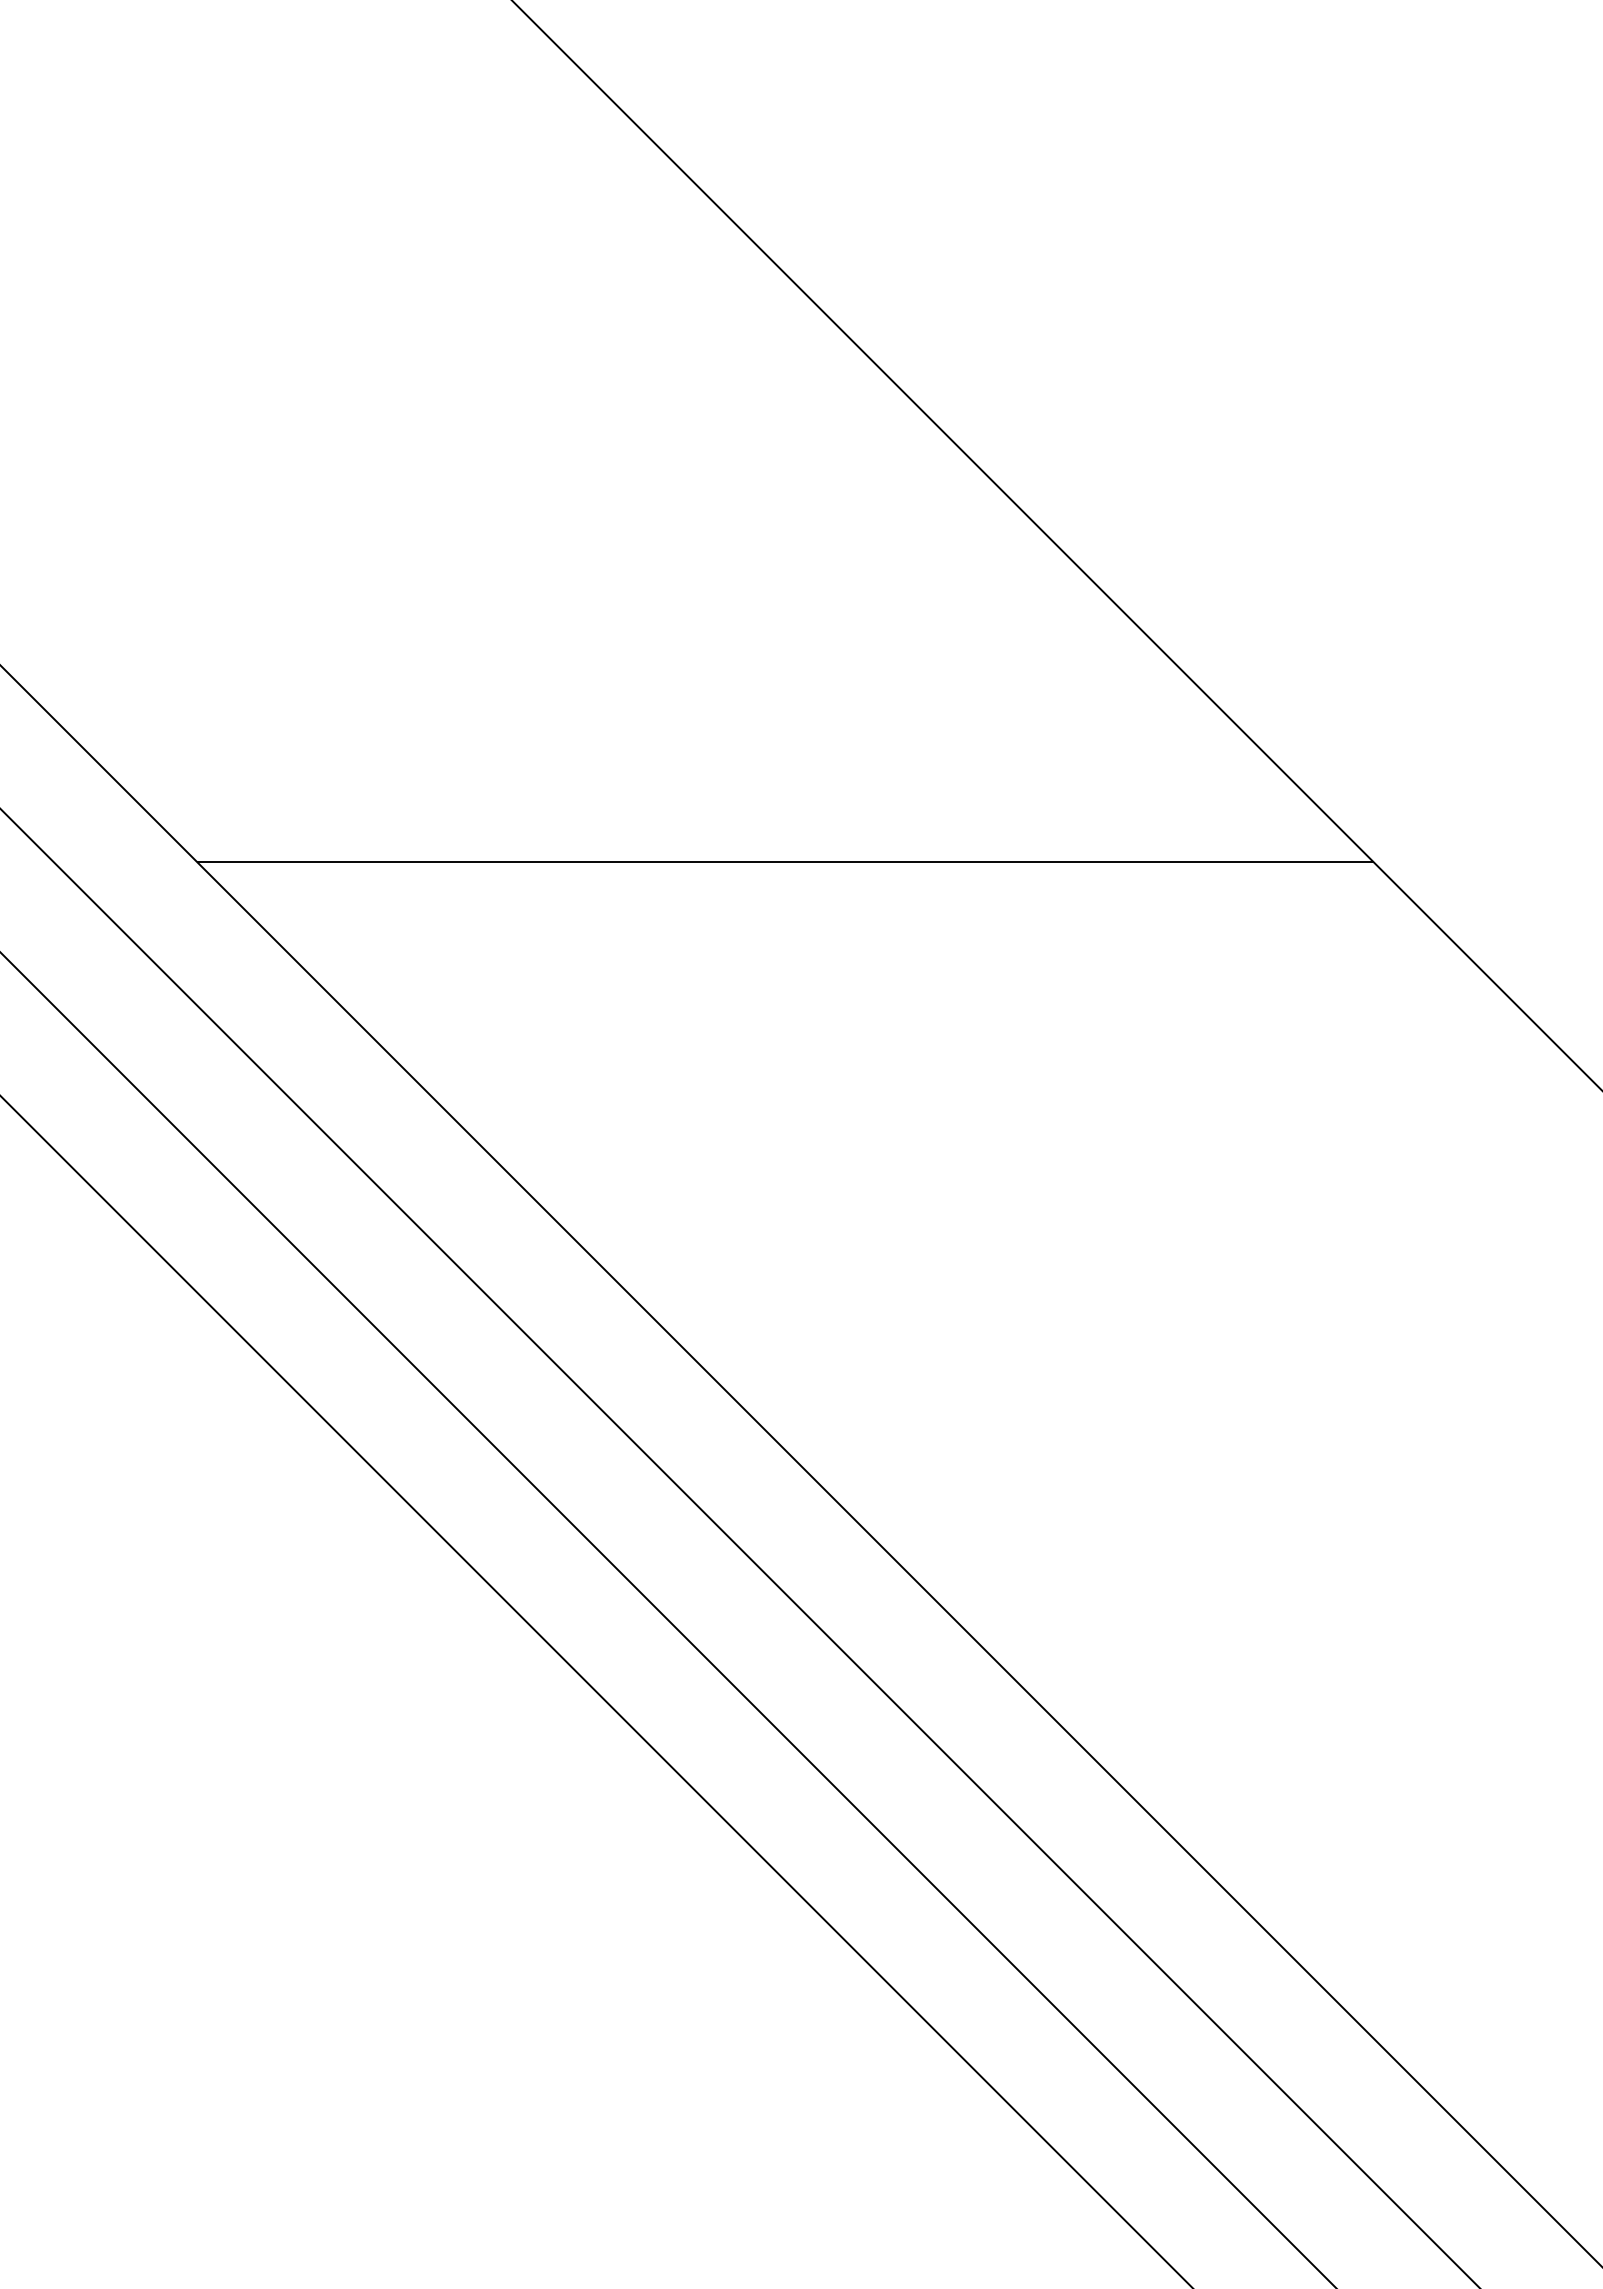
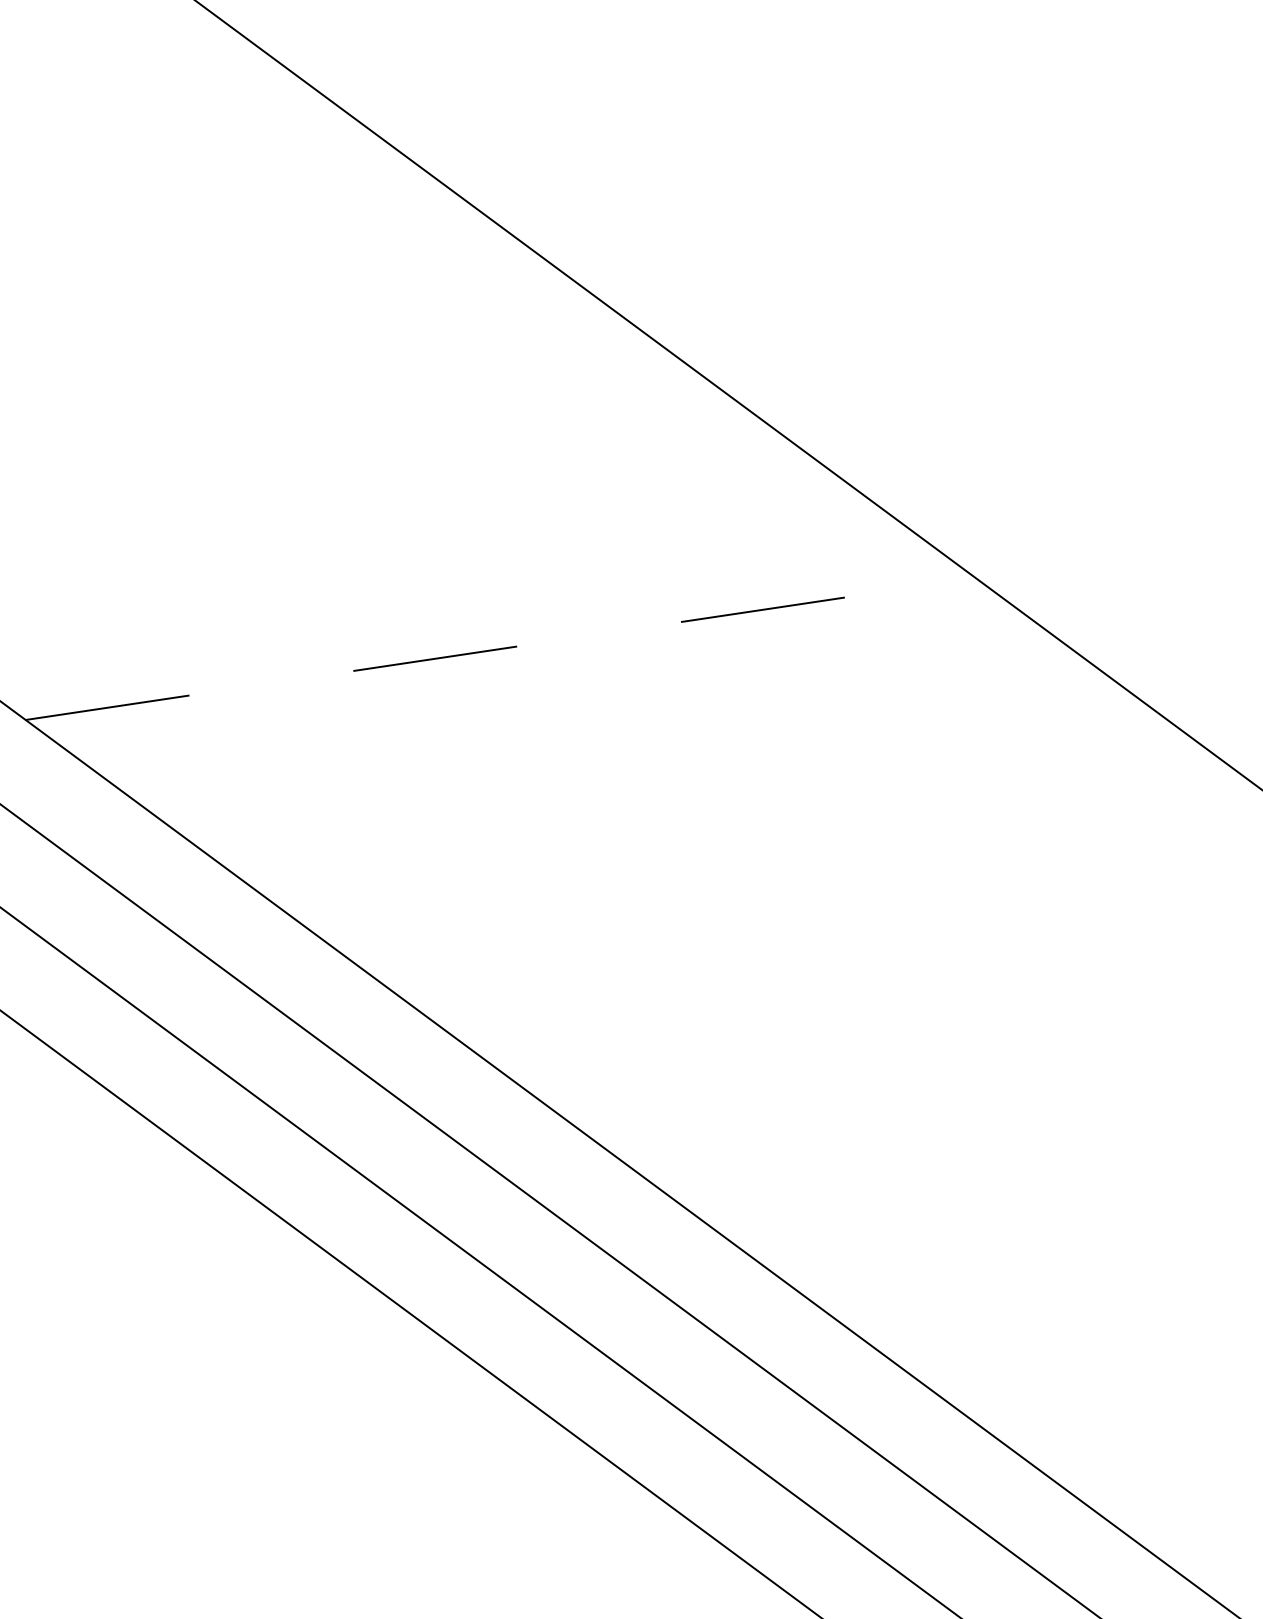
line: (785, 862) -> (500, 649), solid -> dashed

